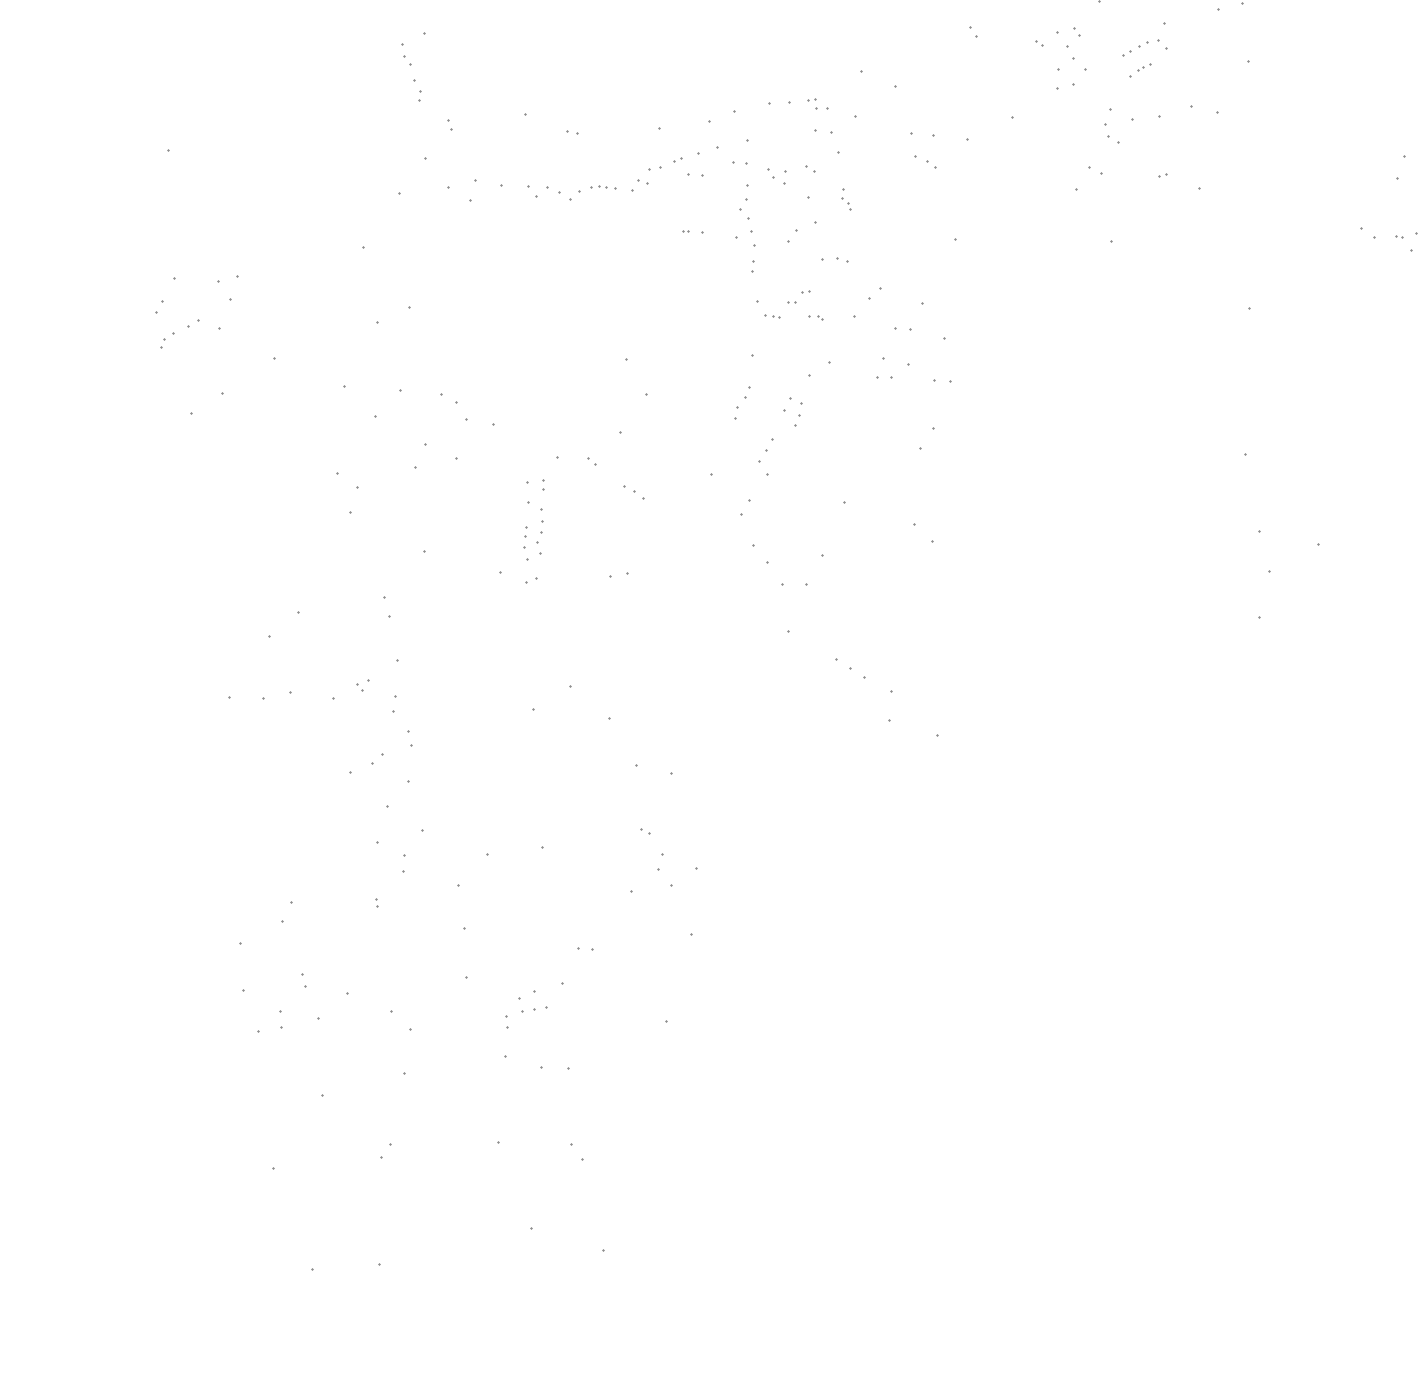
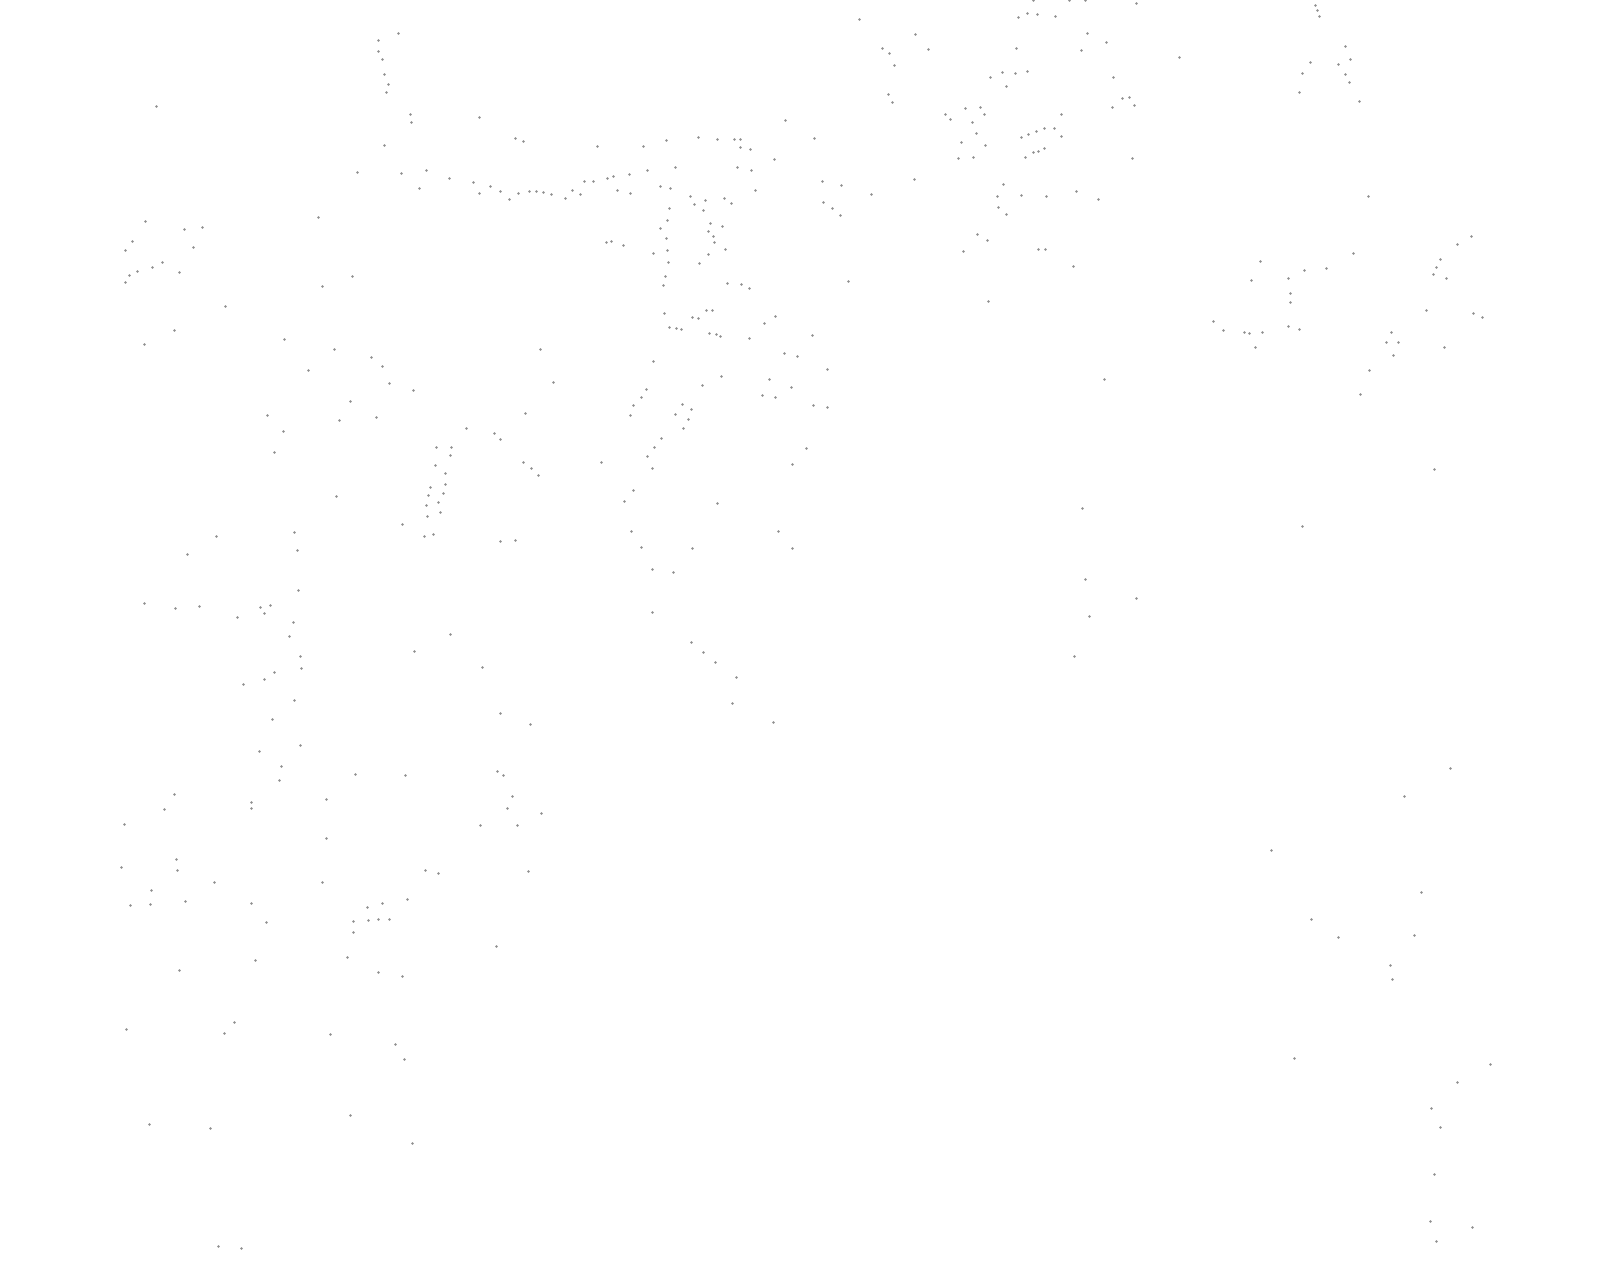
part: (845, 199) -> (711, 232), moved

